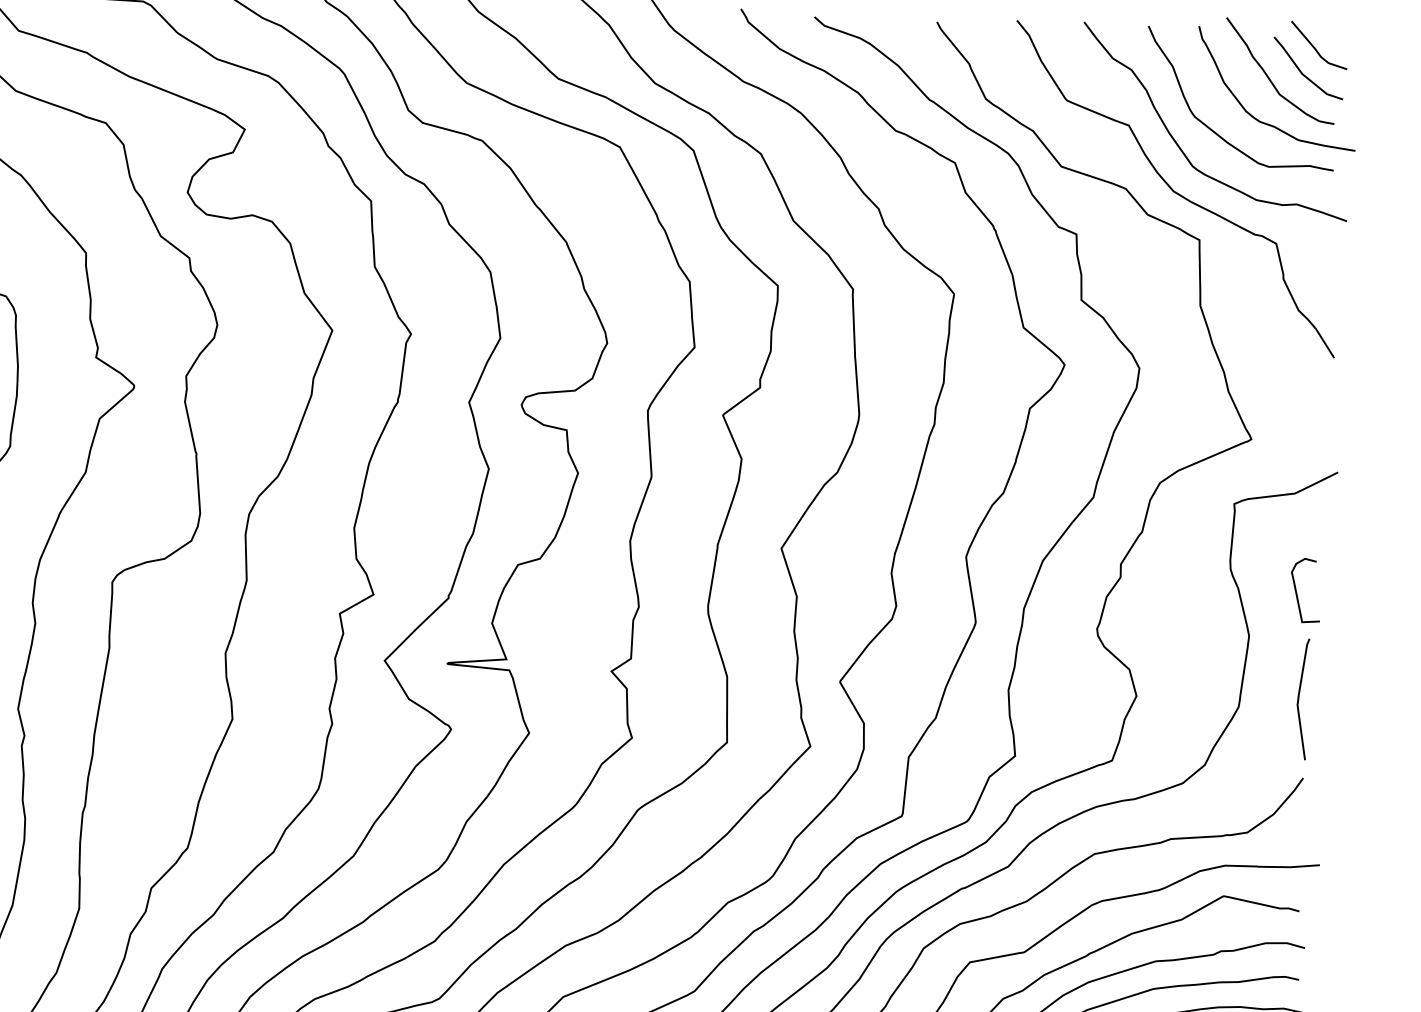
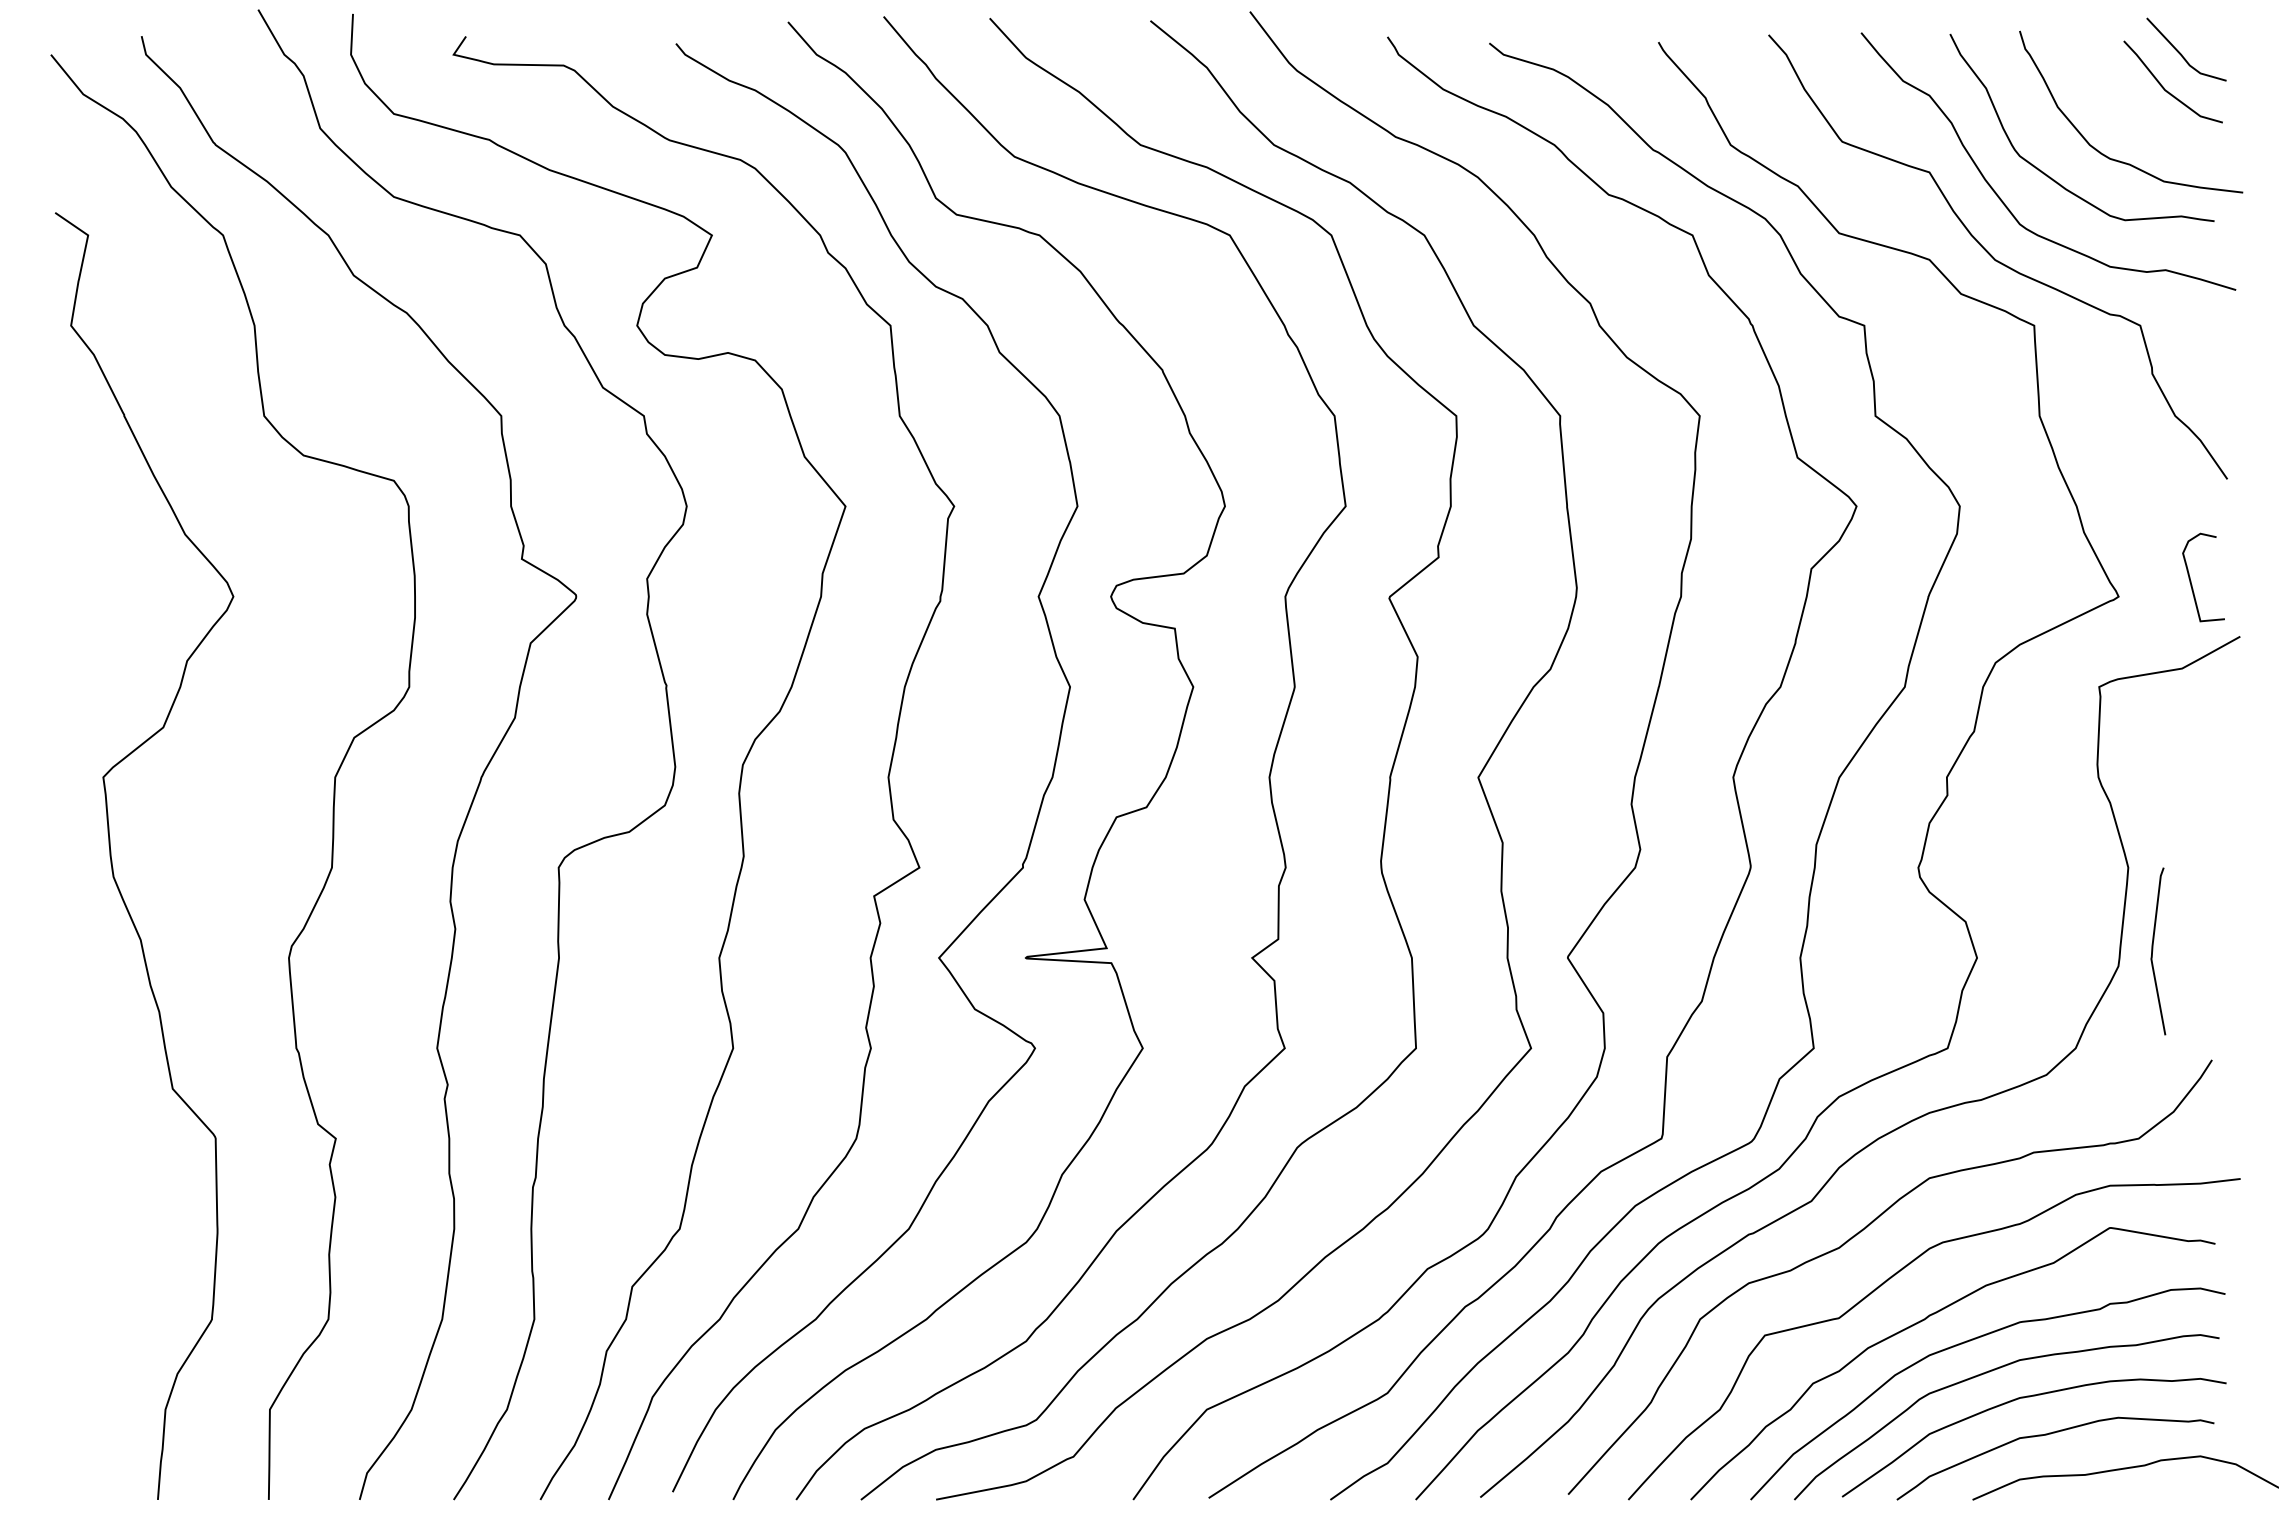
curve: (1270, 79) -> (2121, 99), removed
curve: (1297, 592) -> (2191, 580), moved
curve: (1299, 698) -> (2153, 950), moved

